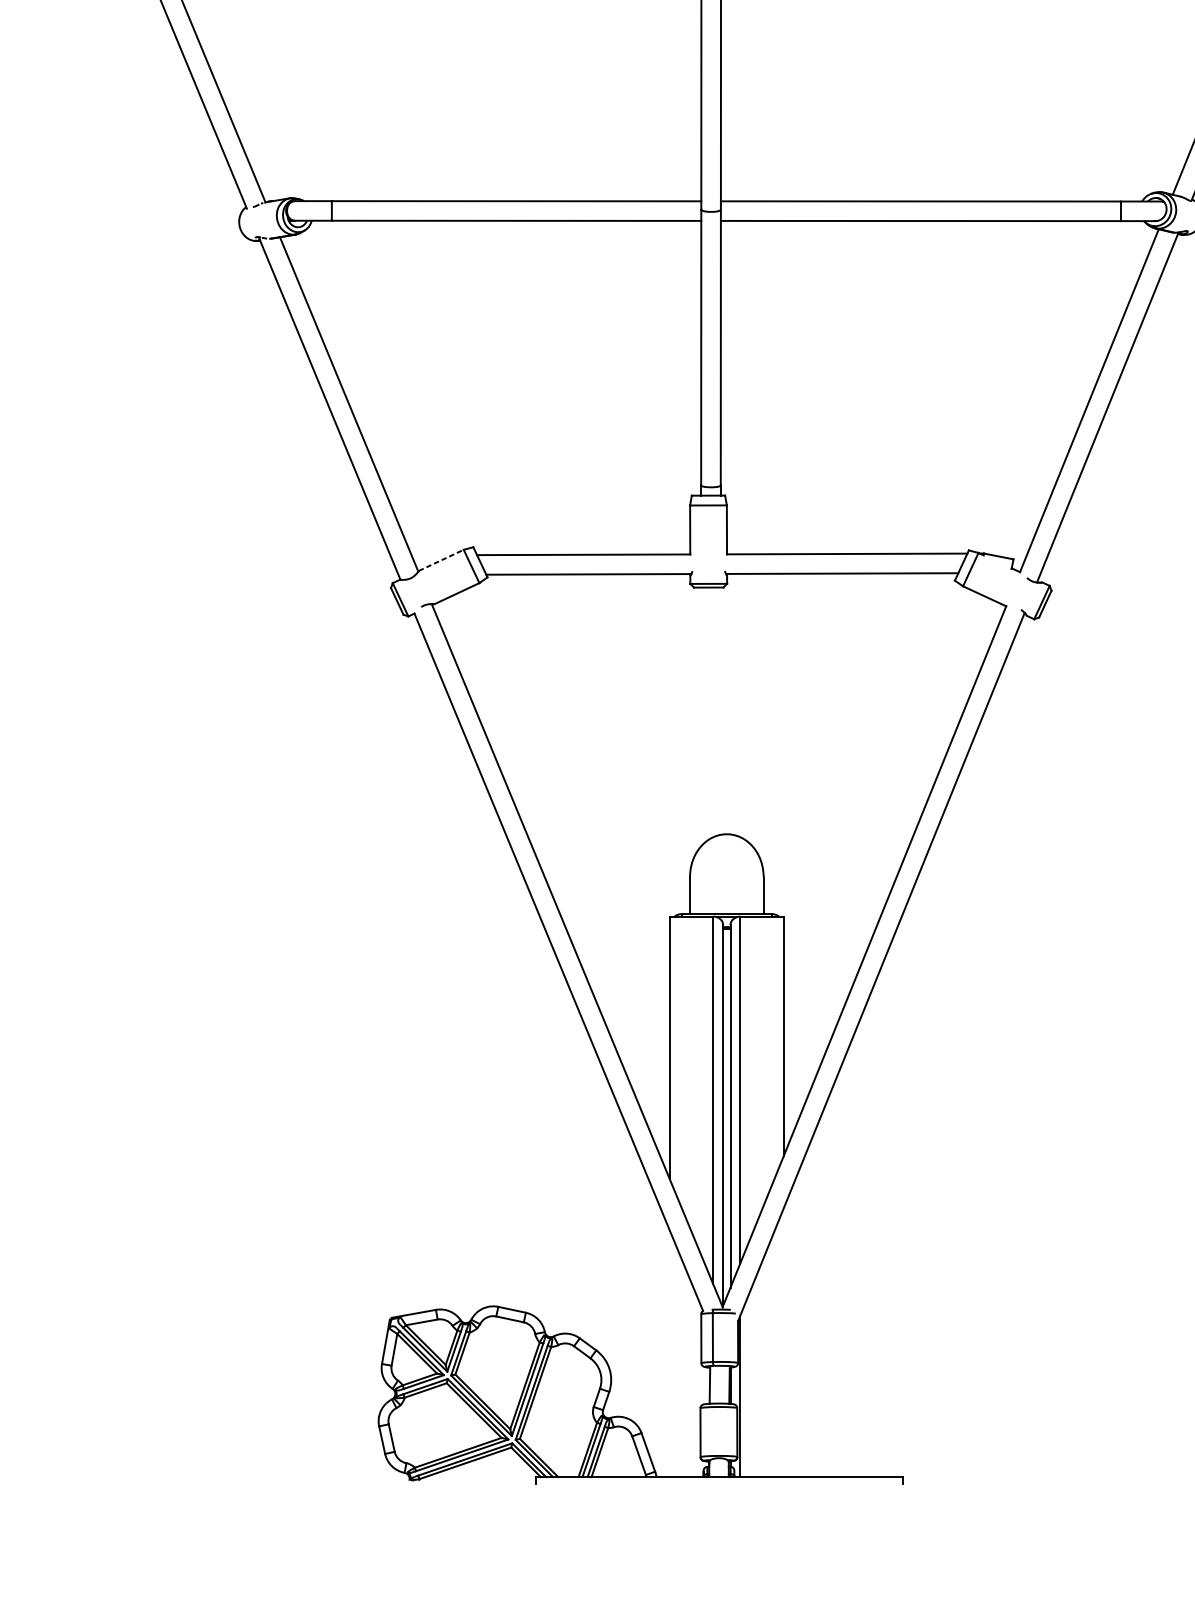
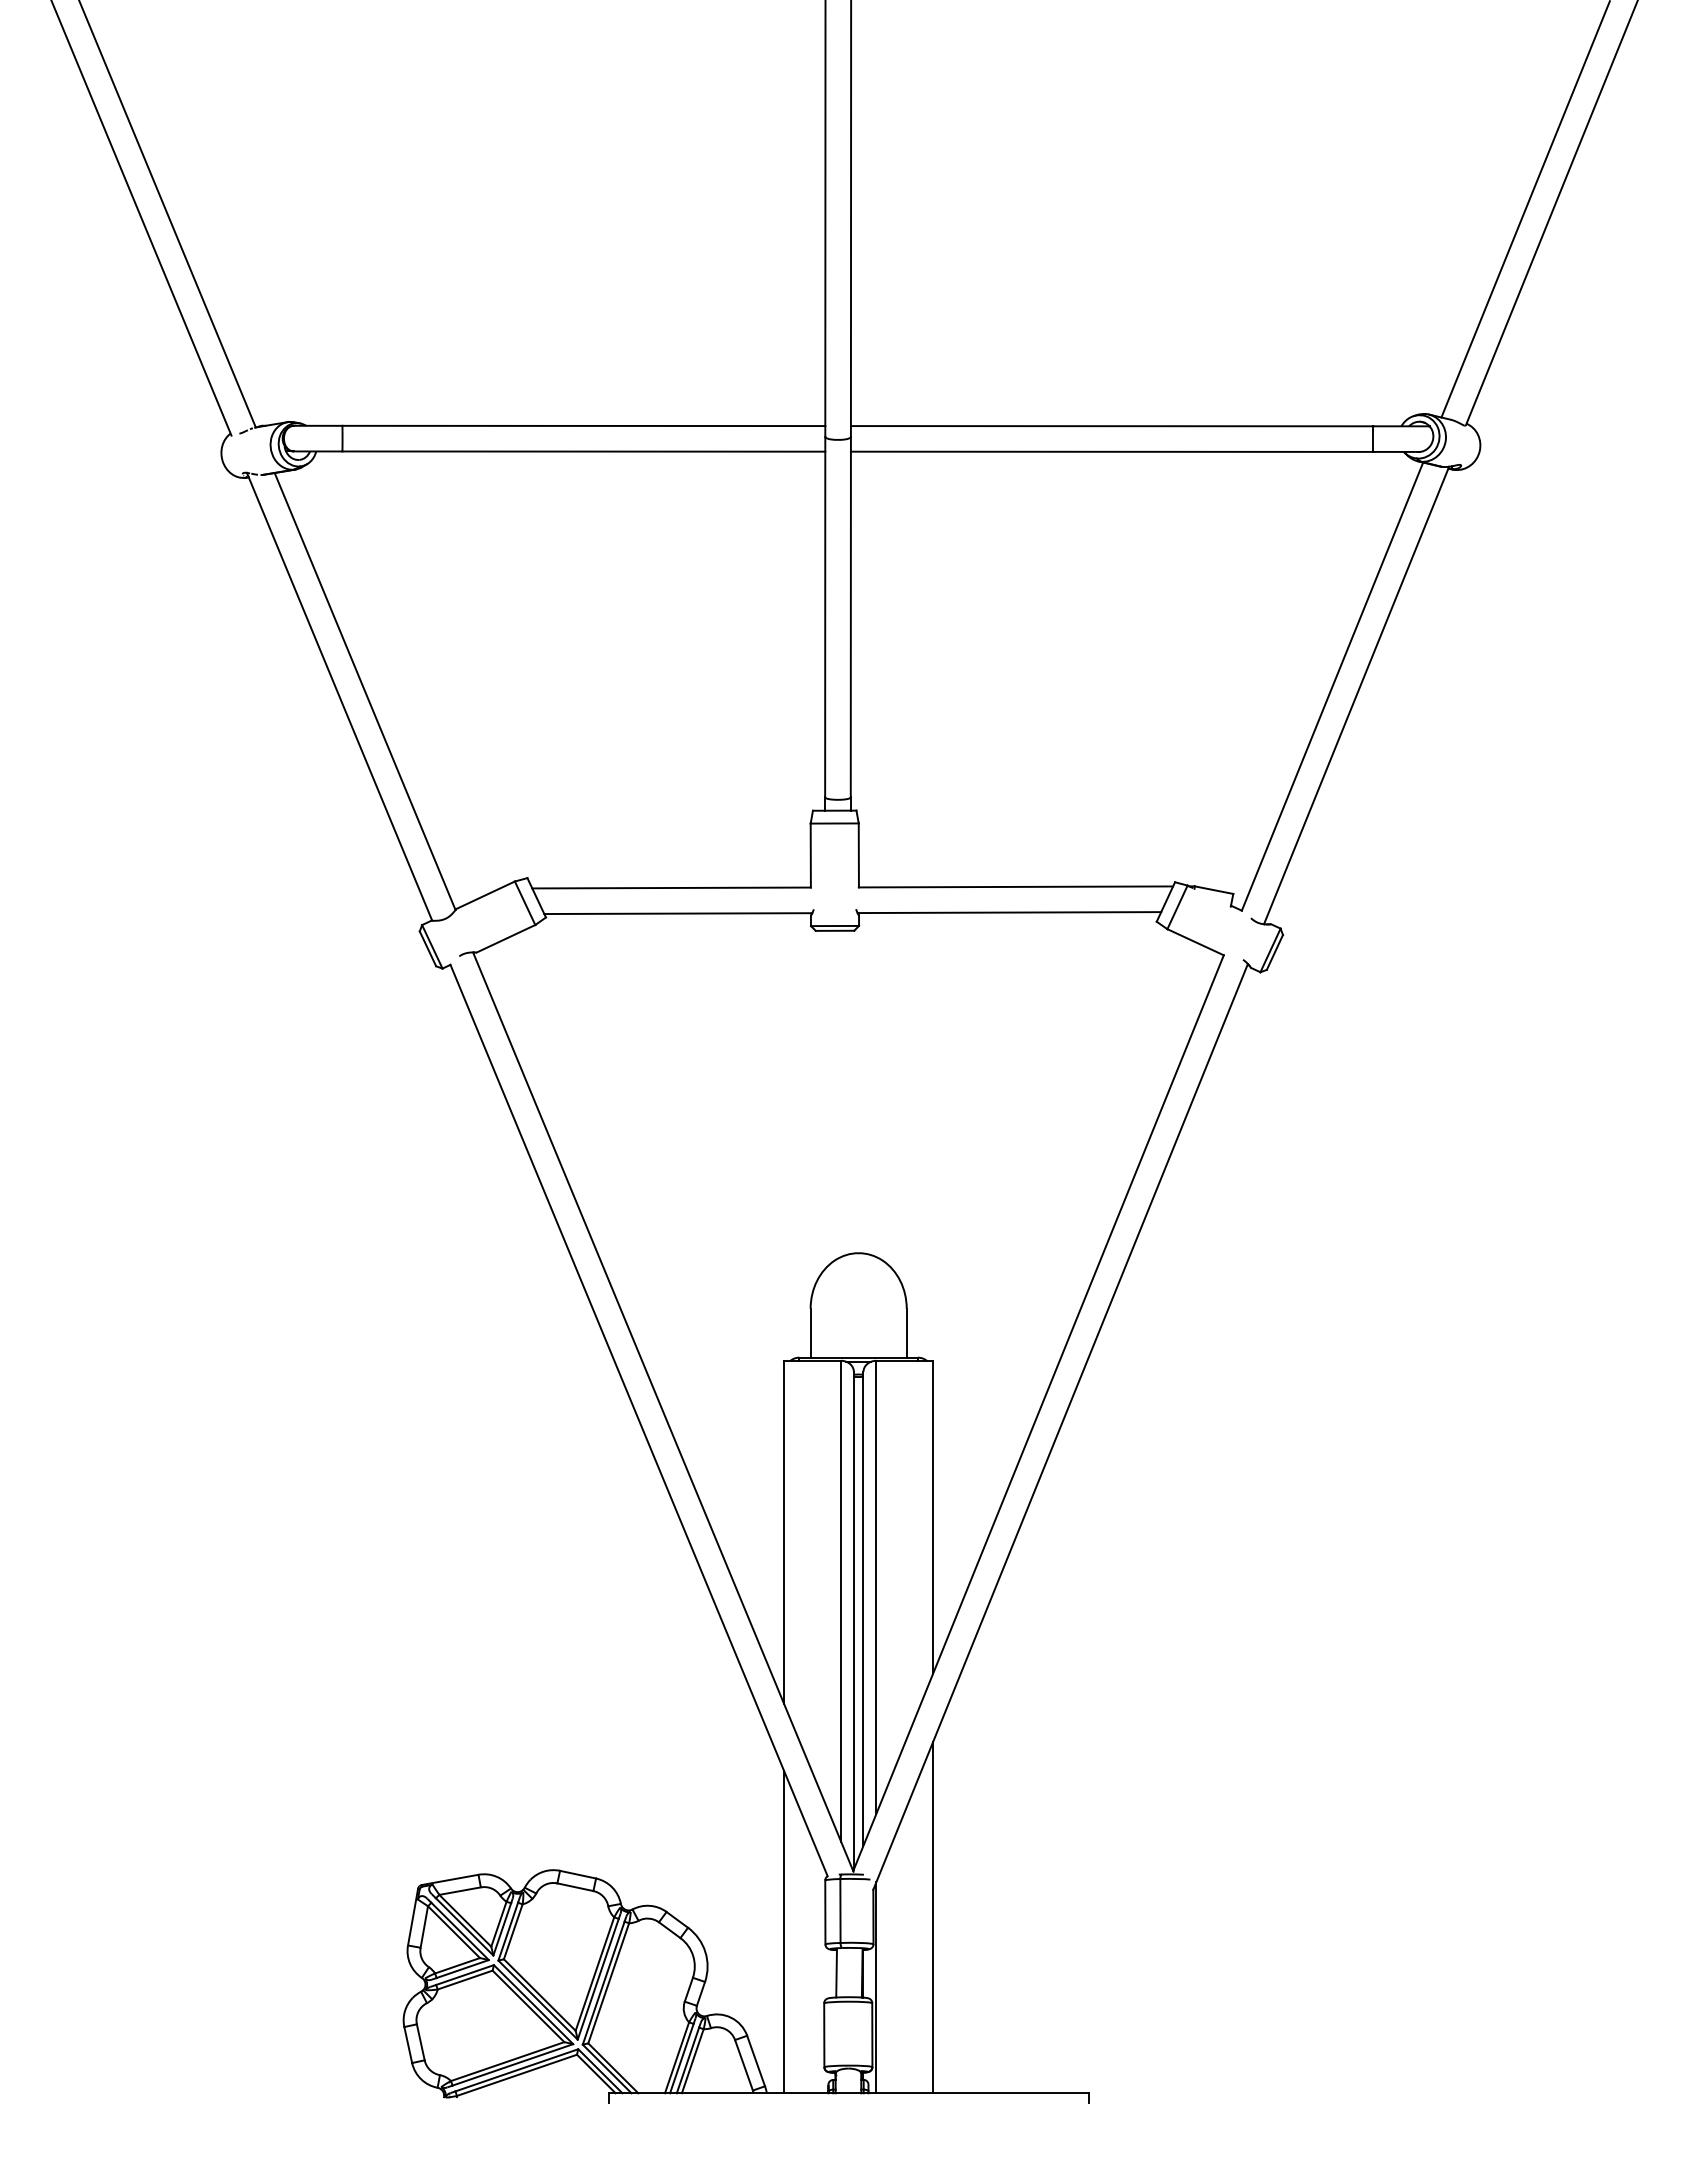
line: (441, 560) -> (485, 895), dashed -> solid
line: (784, 1342) -> (933, 1917), added
line: (670, 1354) -> (784, 1932), added

